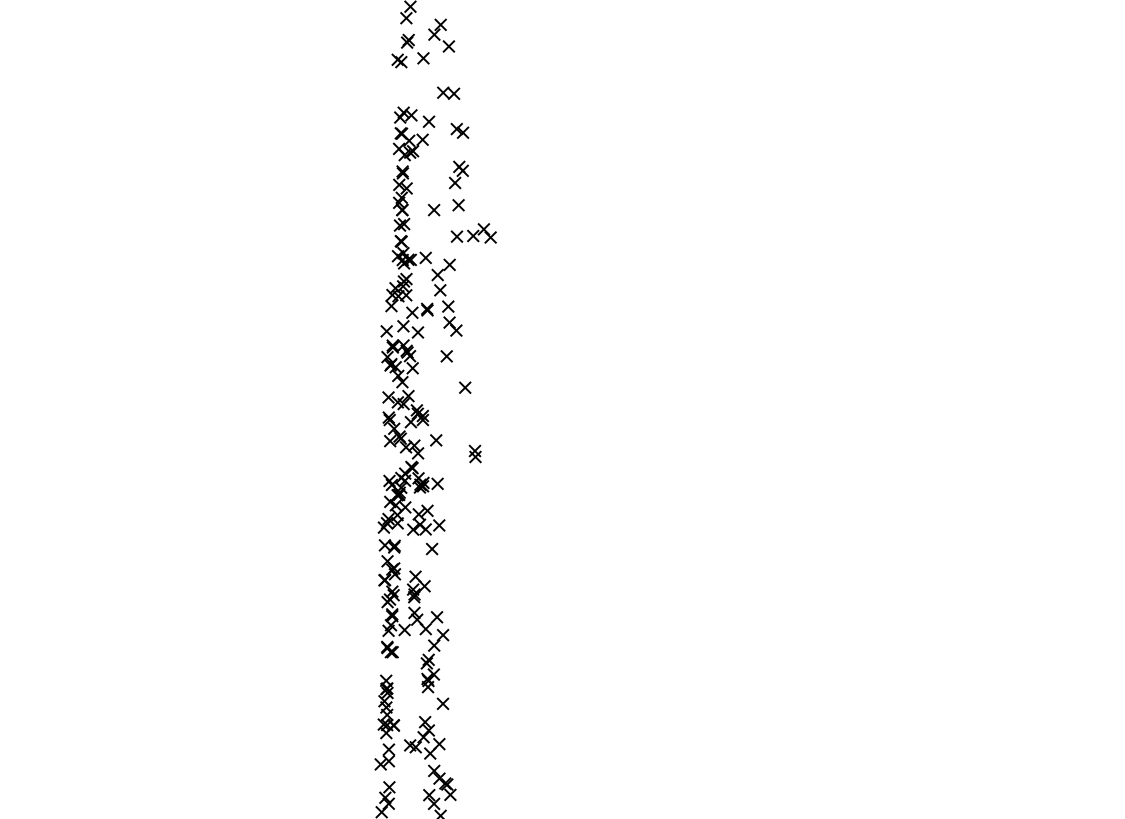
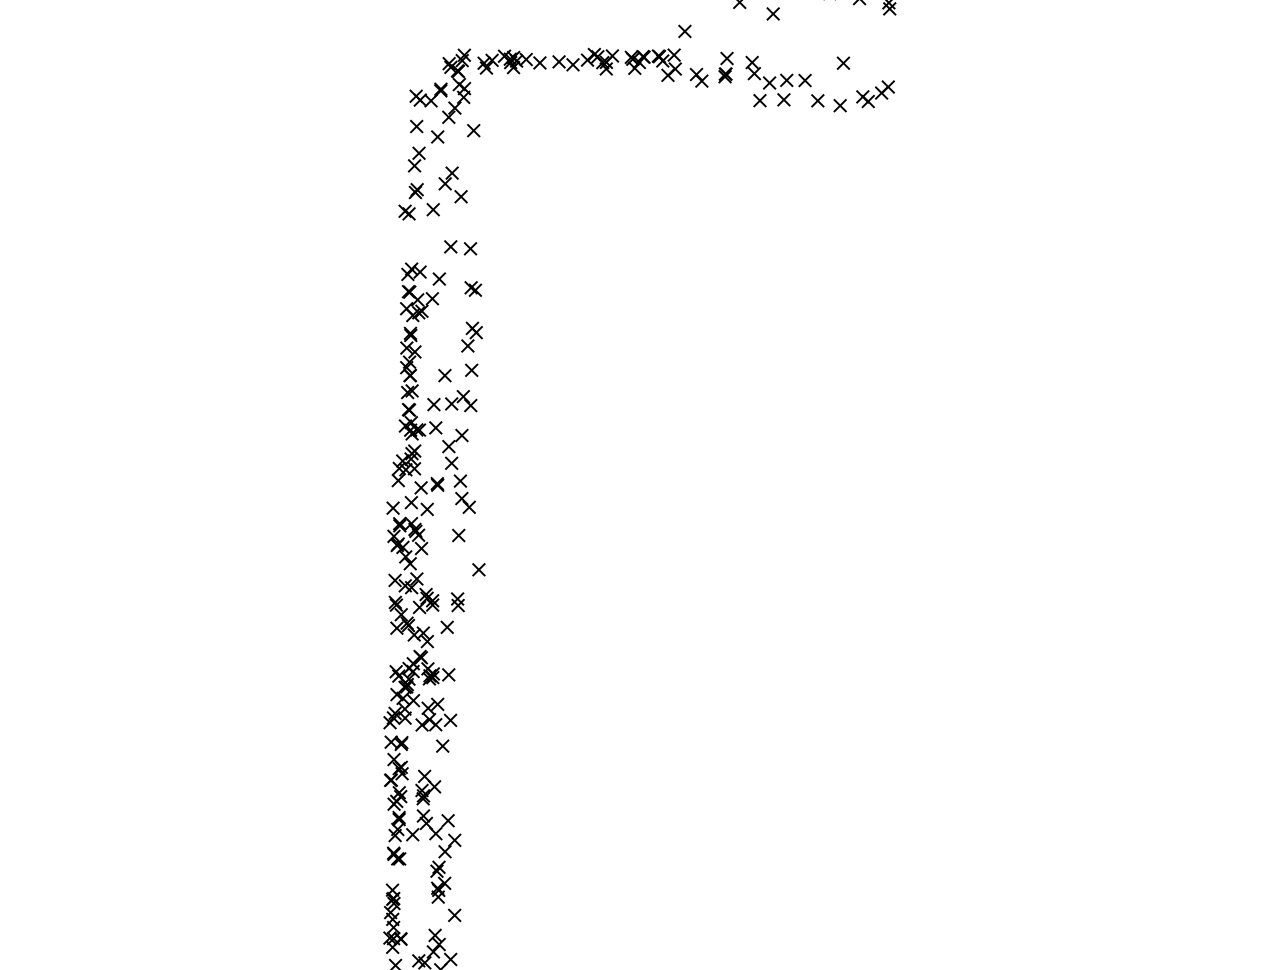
part: (448, 92) -> (460, 247), size x1.67
part: (460, 130) -> (473, 288), size x0.62
part: (473, 233) -> (452, 401), moved
part: (474, 454) -> (457, 602), moved

